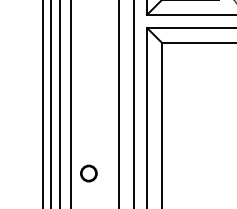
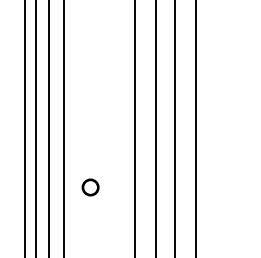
part: (88, 173) -> (89, 187), size x0.7

